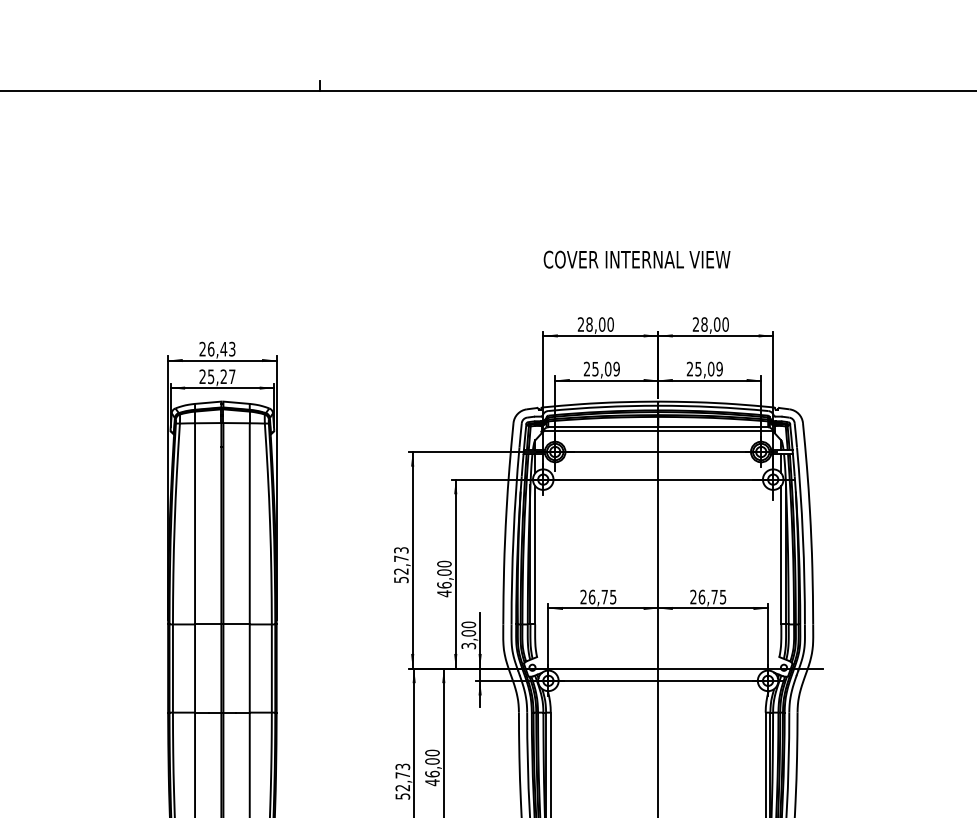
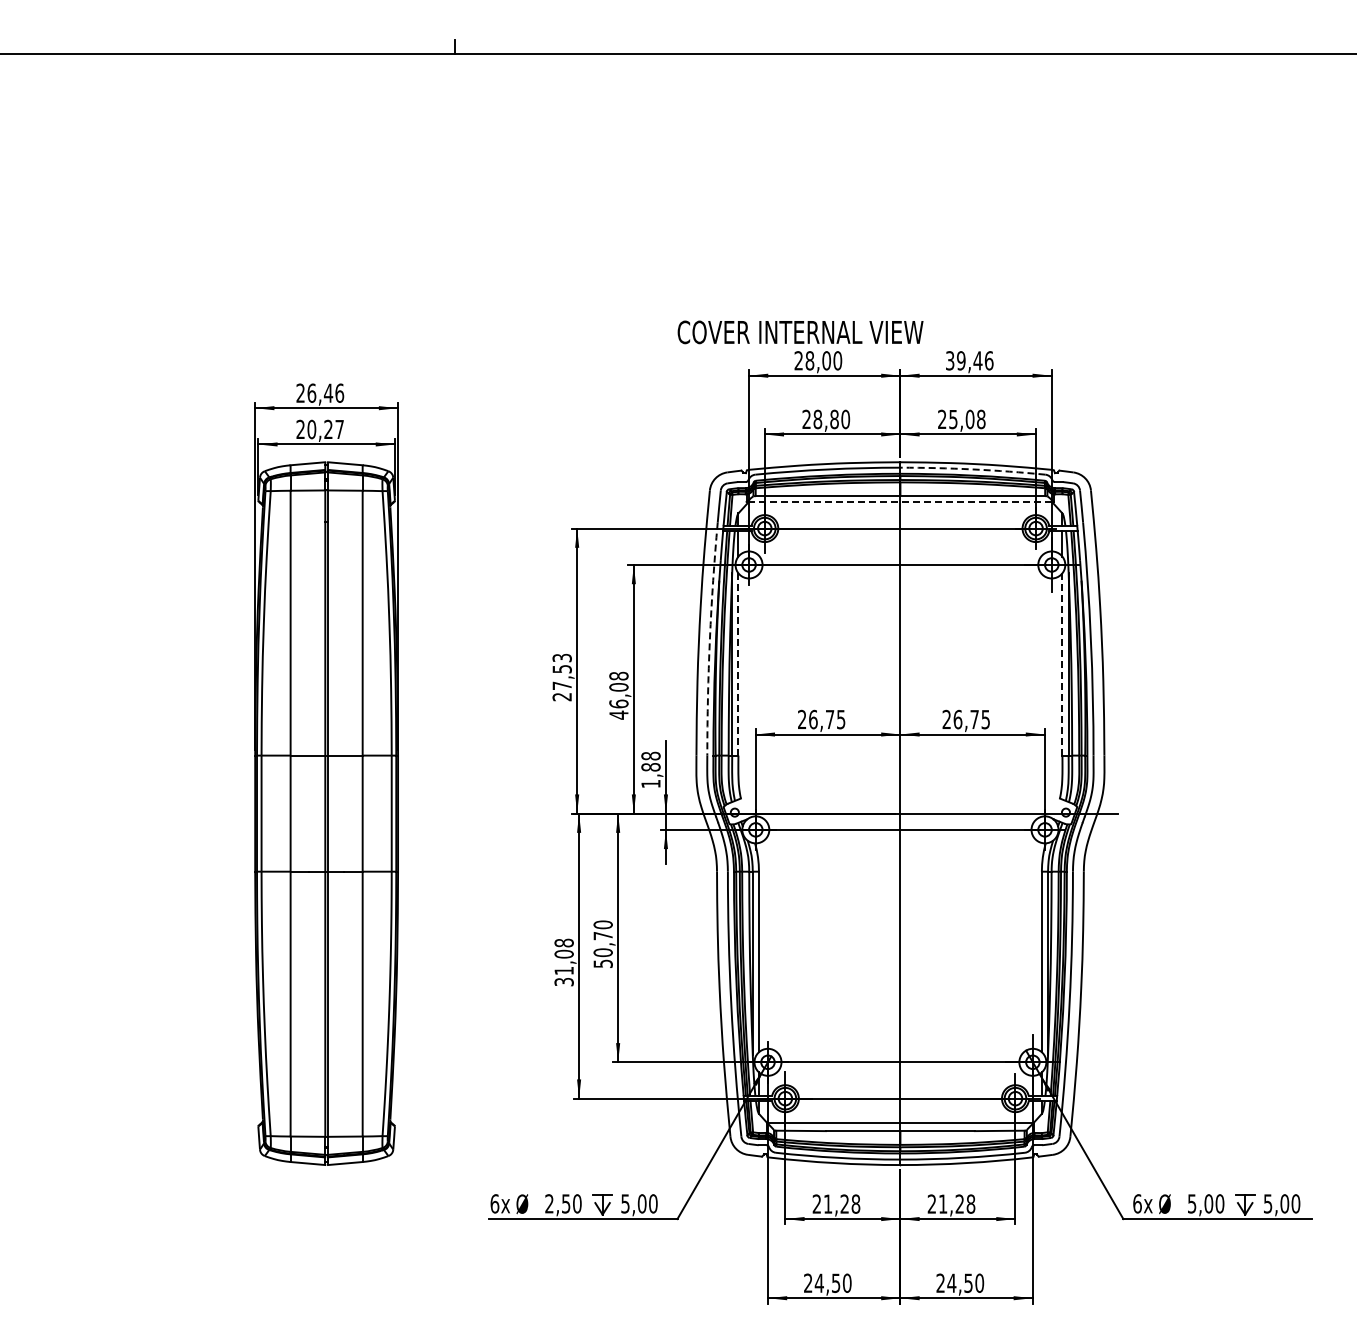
text: (637, 259) -> (800, 332), moved
text: (710, 324) -> (969, 360), 28,00 -> 39,46
text: (232, 348) -> (339, 392), 26,43 -> 26,46
text: (605, 369) -> (831, 419), 25,09 -> 28,80
text: (719, 369) -> (980, 419), 25,09 -> 25,08
text: (210, 376) -> (311, 429), 25,27 -> 20,27
arc: (713, 407) -> (973, 469), solid -> dashed
line: (657, 431) -> (899, 501), solid -> dashed
arc: (513, 536) -> (709, 639), solid -> dashed
line: (535, 555) -> (738, 664), solid -> dashed
line: (781, 555) -> (1062, 664), solid -> dashed
text: (444, 563) -> (618, 675), 46,00 -> 46,08
text: (400, 569) -> (561, 683), 52,73 -> 27,53
text: (468, 635) -> (650, 769), 3,00 -> 1,88
text: (431, 771) -> (602, 949), 46,00 -> 50,70
text: (402, 780) -> (563, 961), 52,73 -> 31,08

